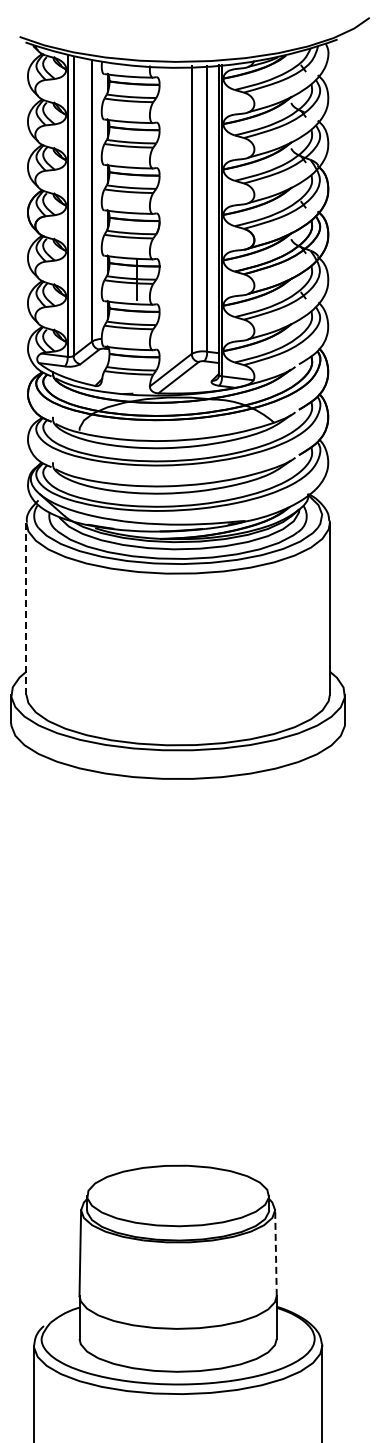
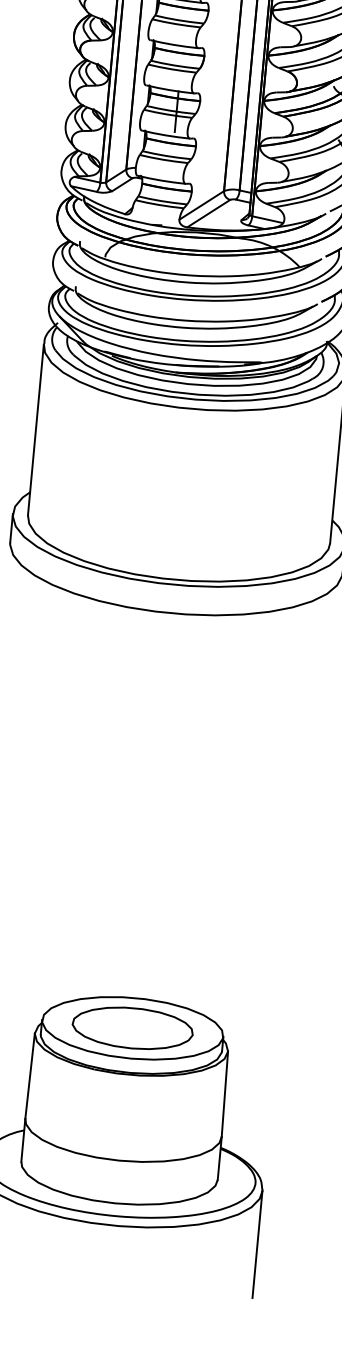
line: (26, 609) -> (35, 430), dashed -> solid
part: (178, 1195) -> (133, 1027), added
line: (275, 1252) -> (224, 1093), dashed -> solid

